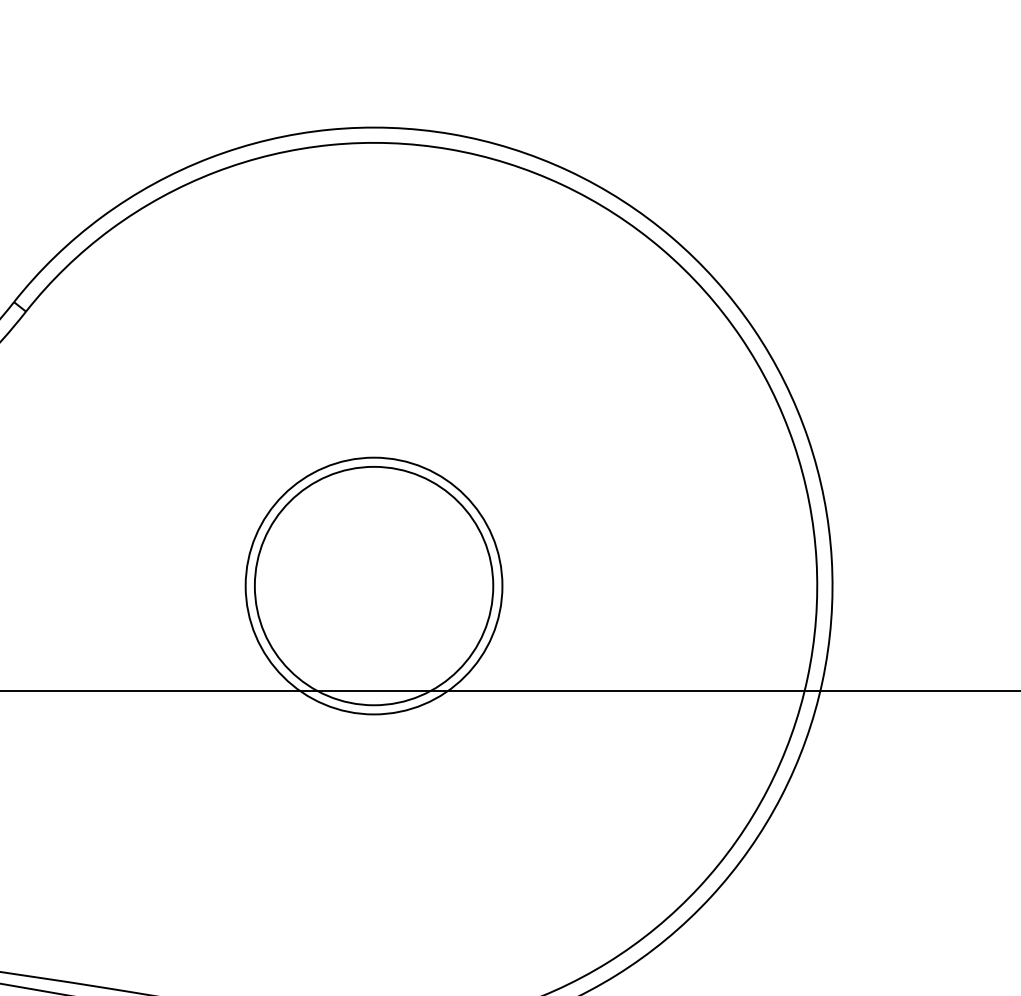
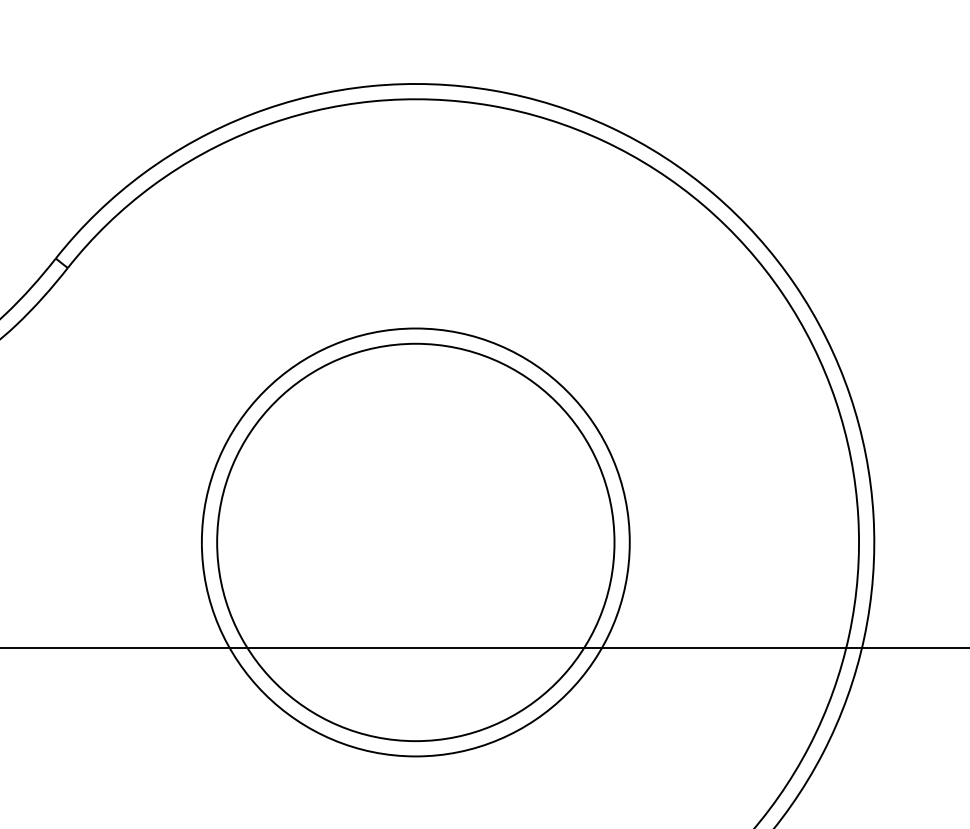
circle: (373, 585) -> (415, 541), size x1.67
circle: (374, 586) -> (416, 542), size x1.67

